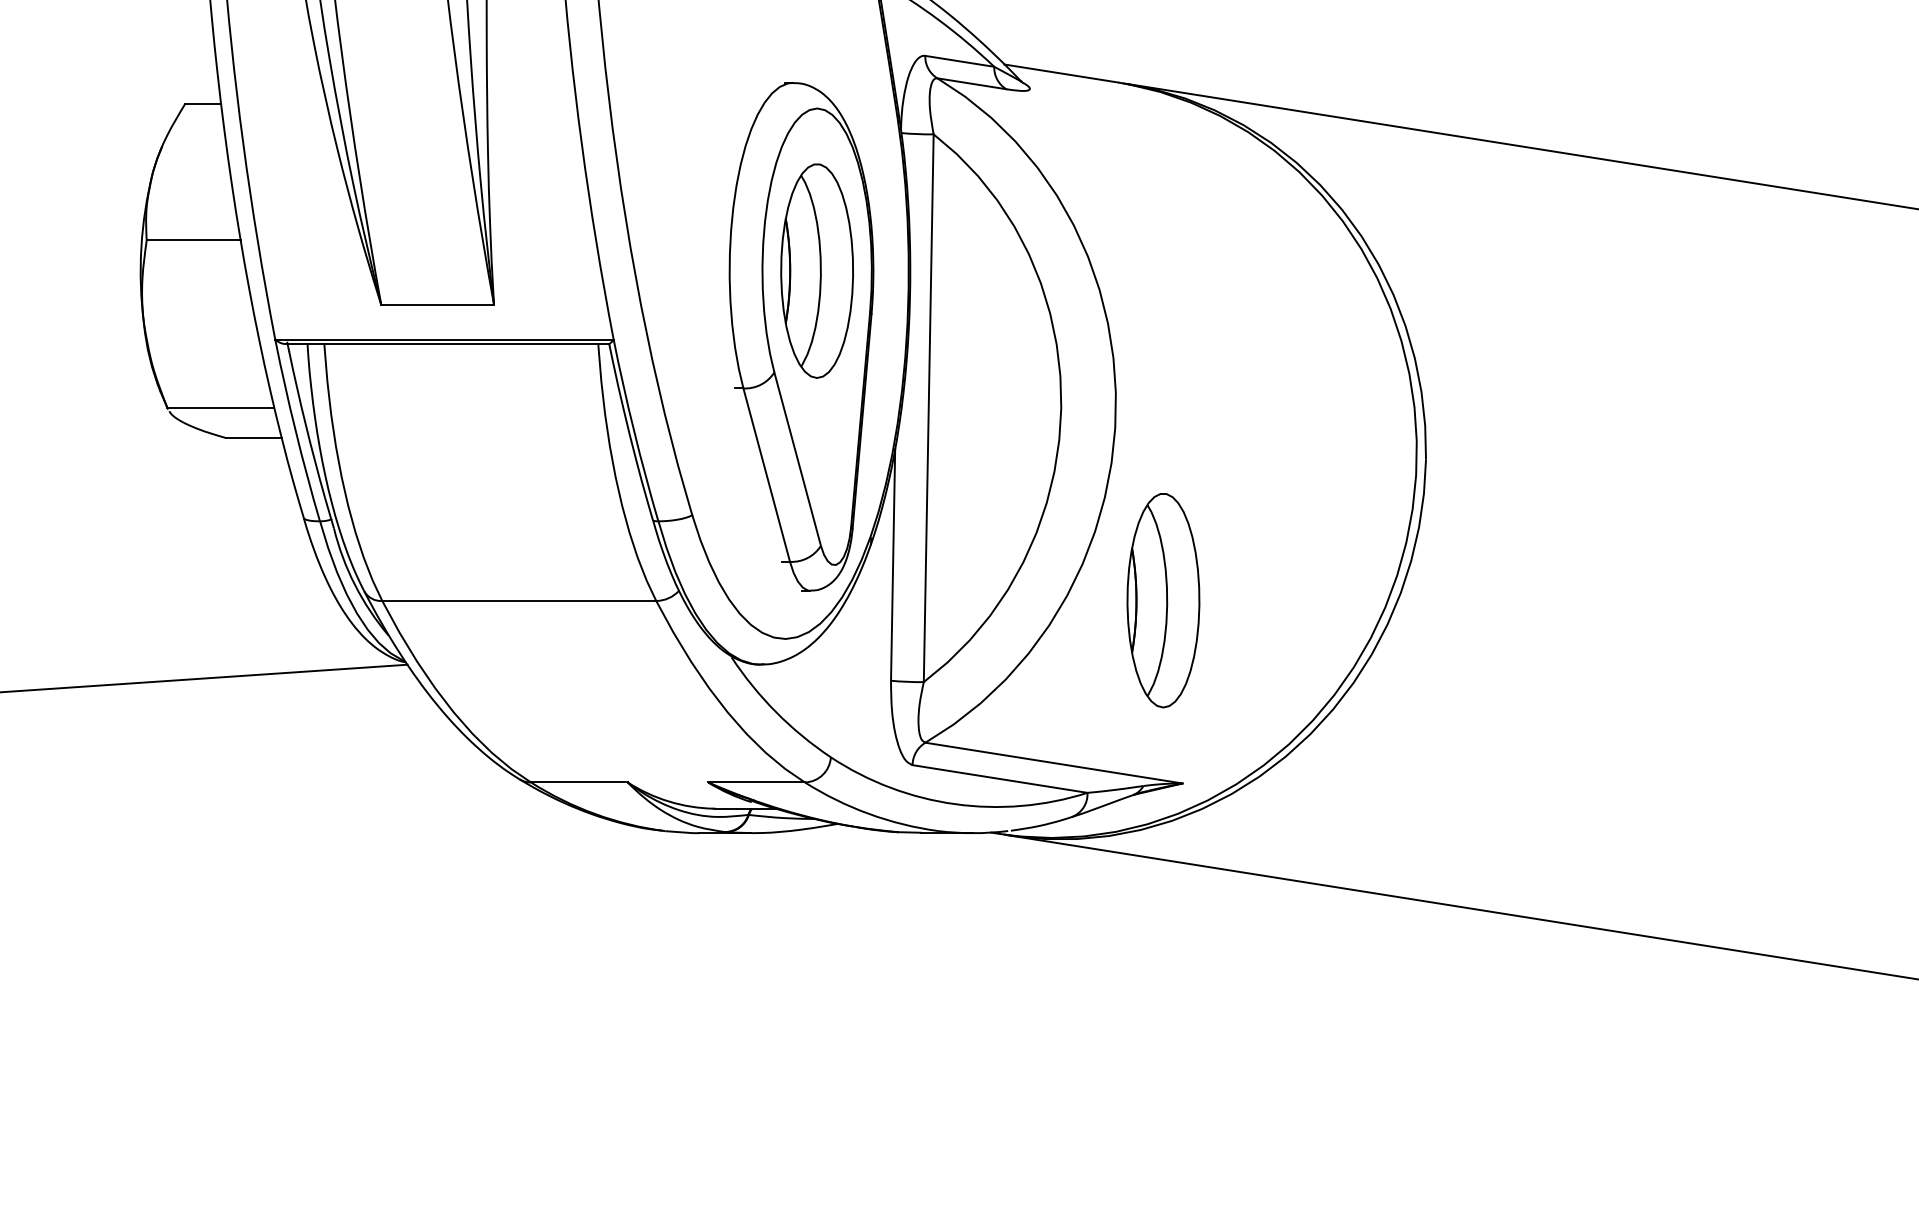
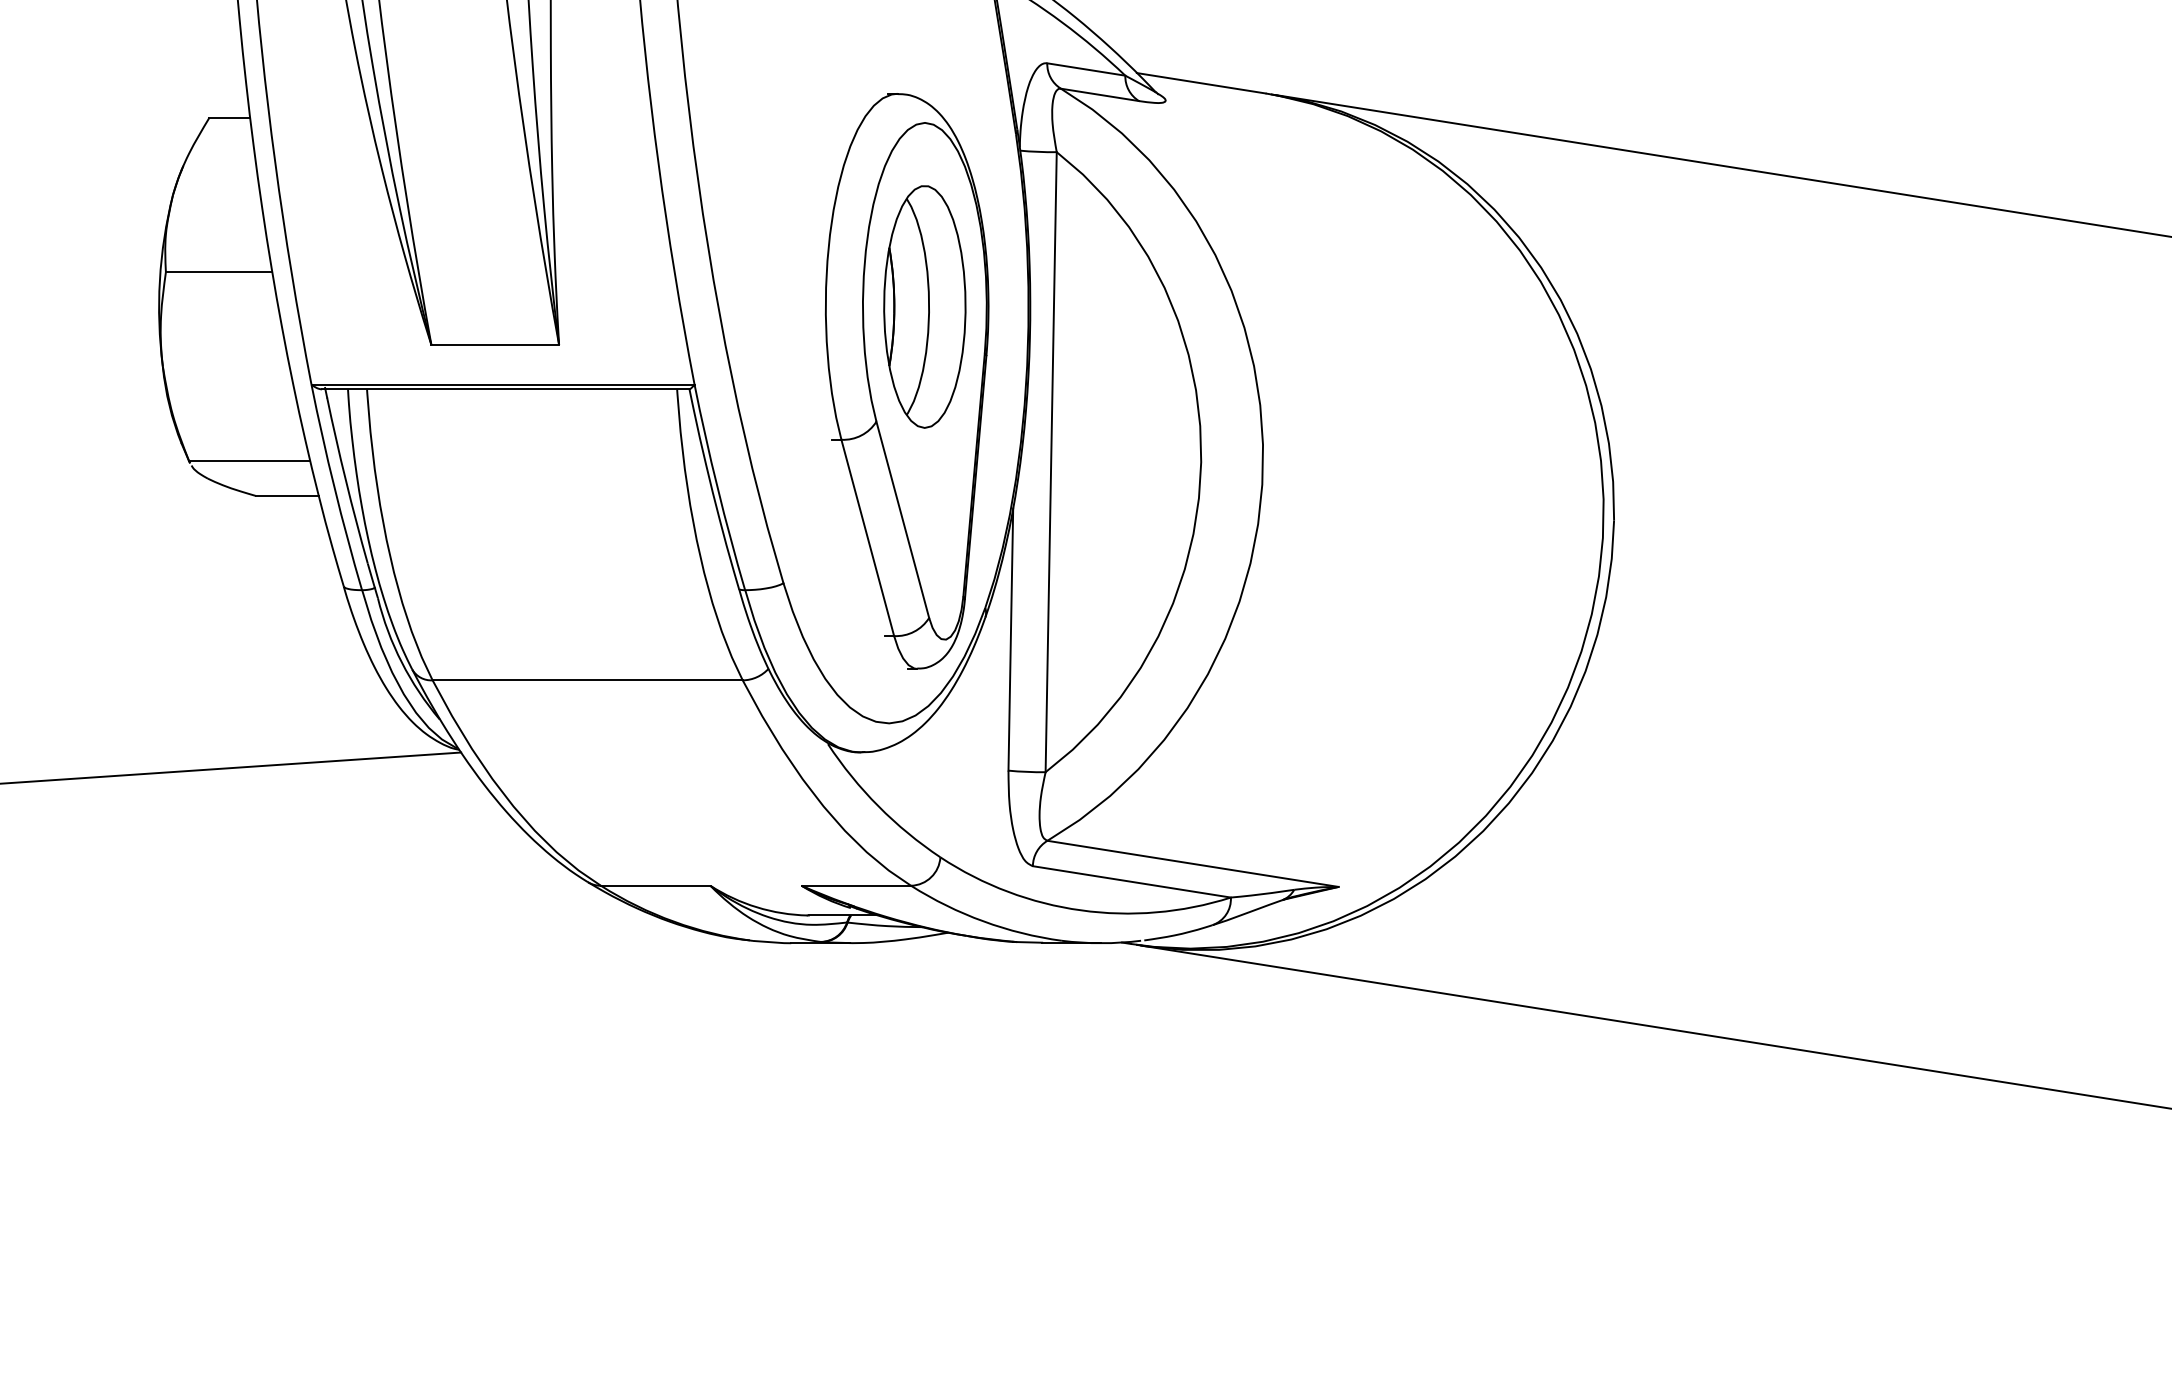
part: (1163, 600) -> (1316, 679), removed

